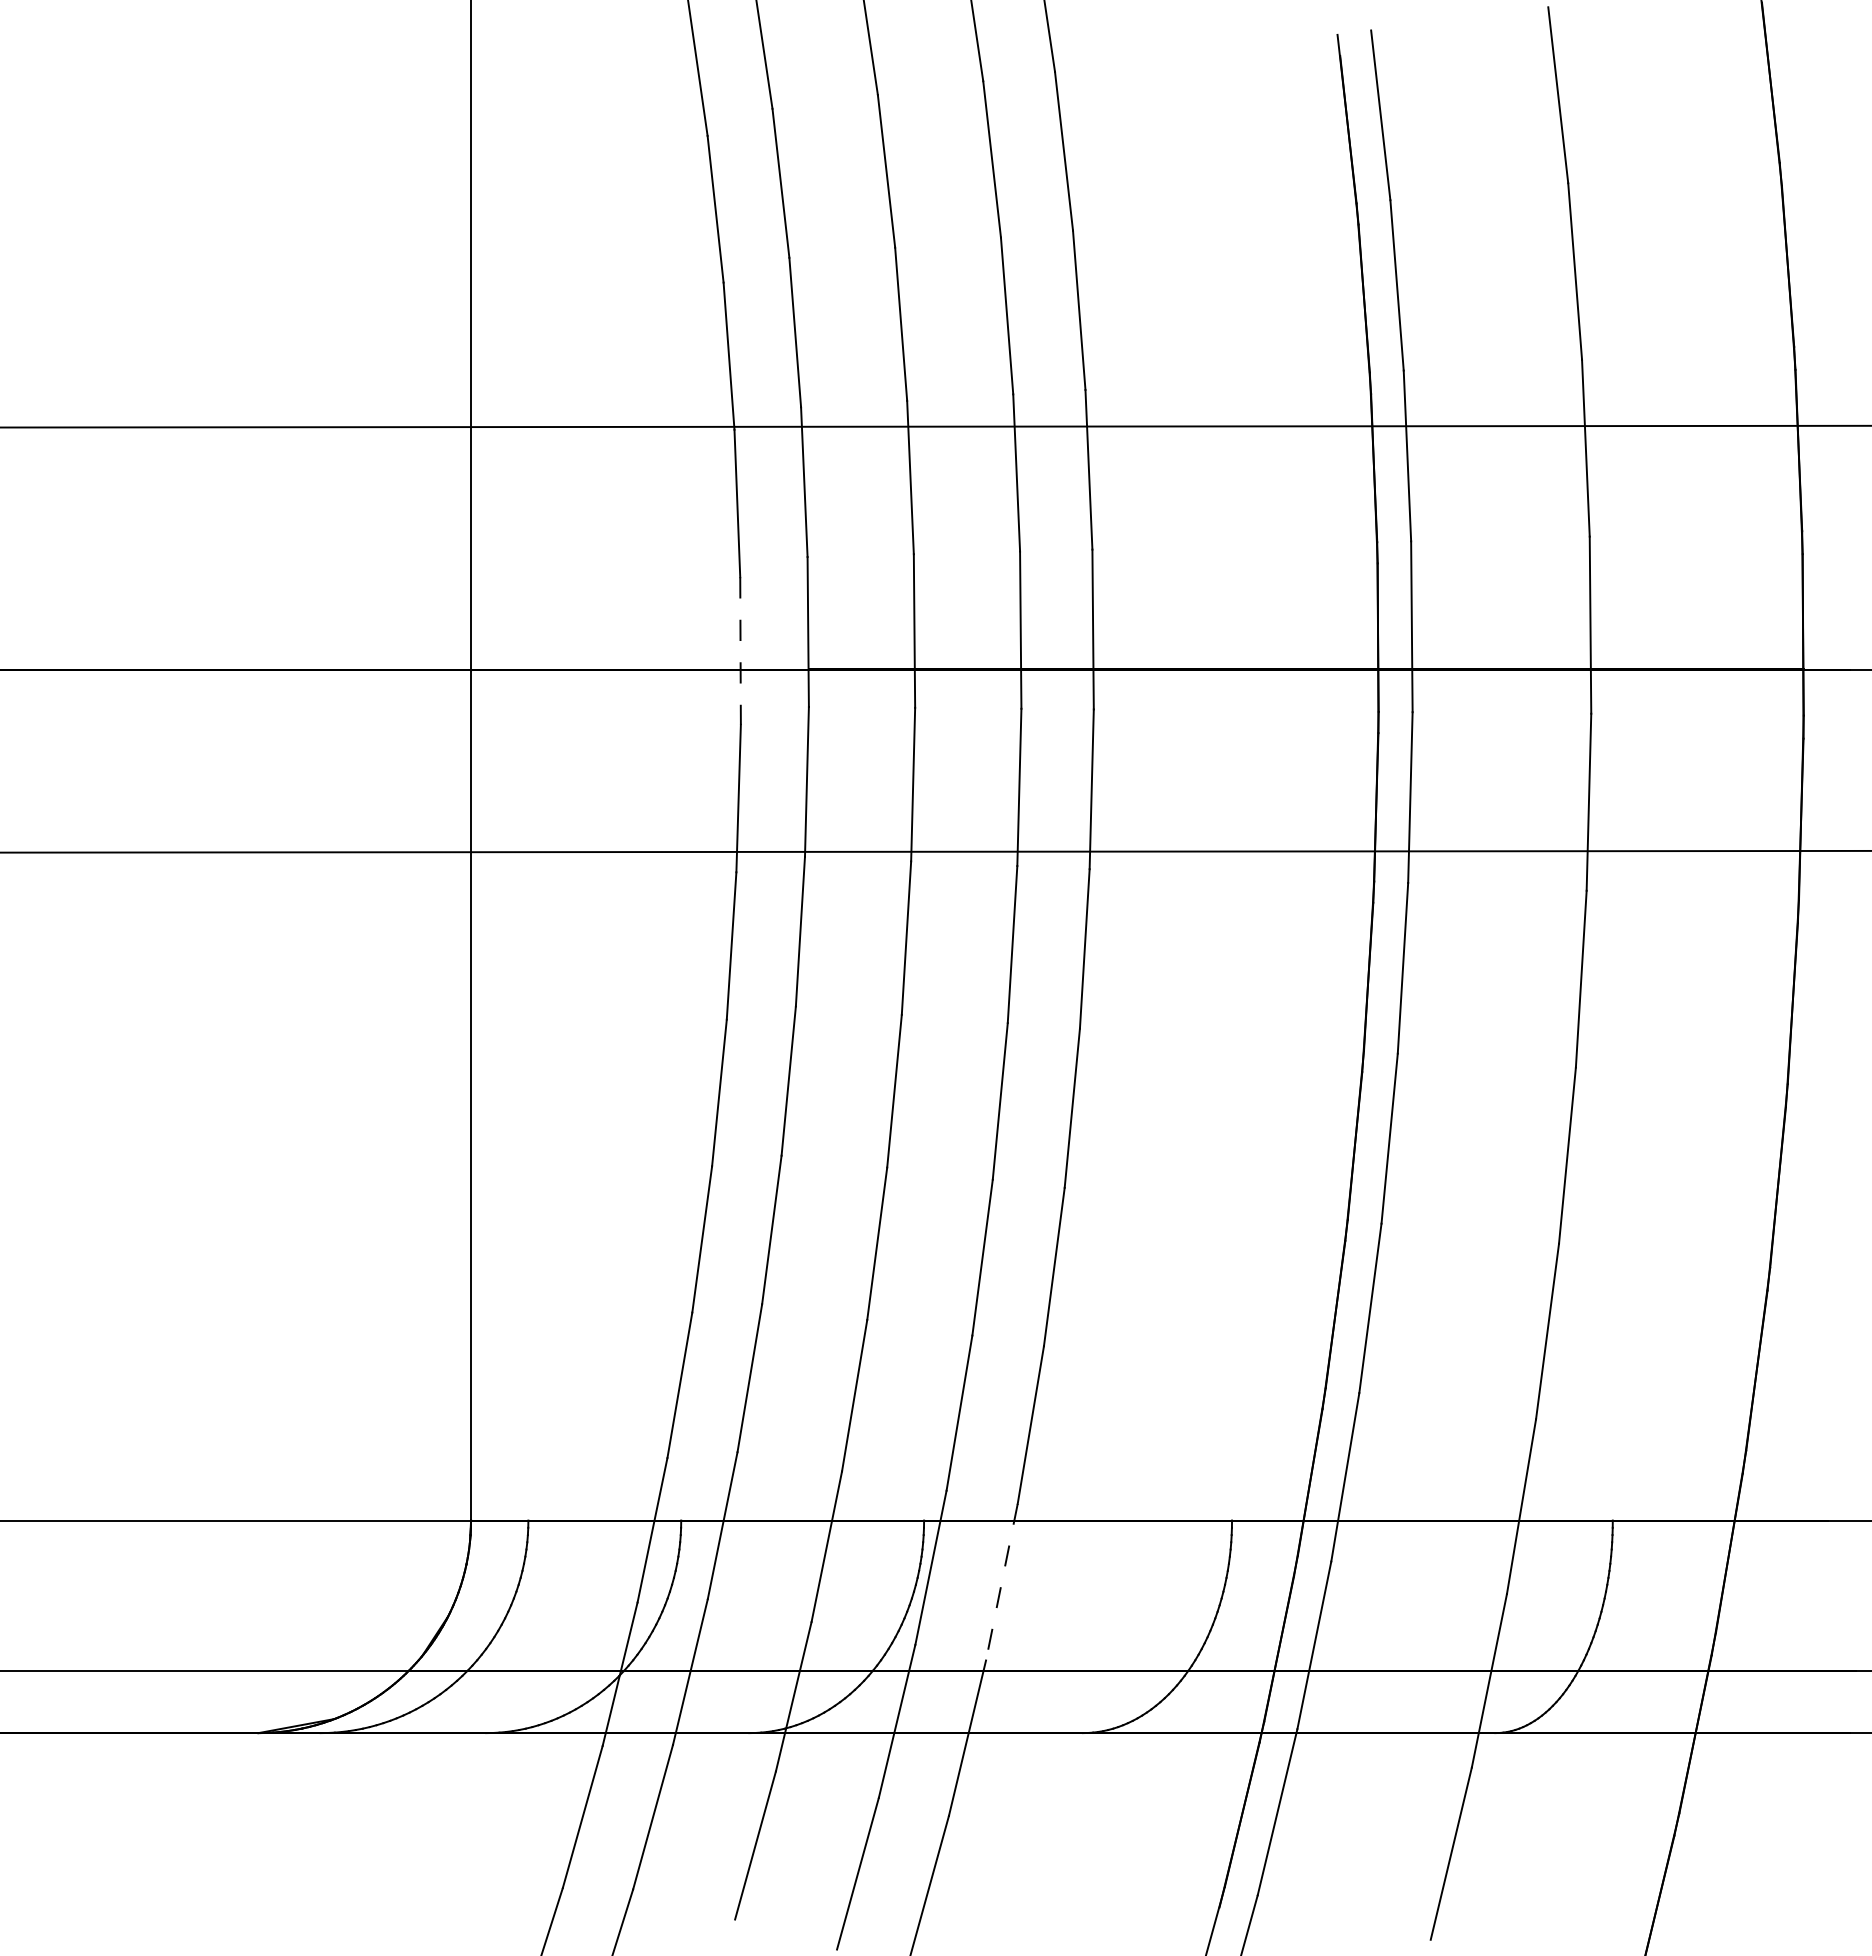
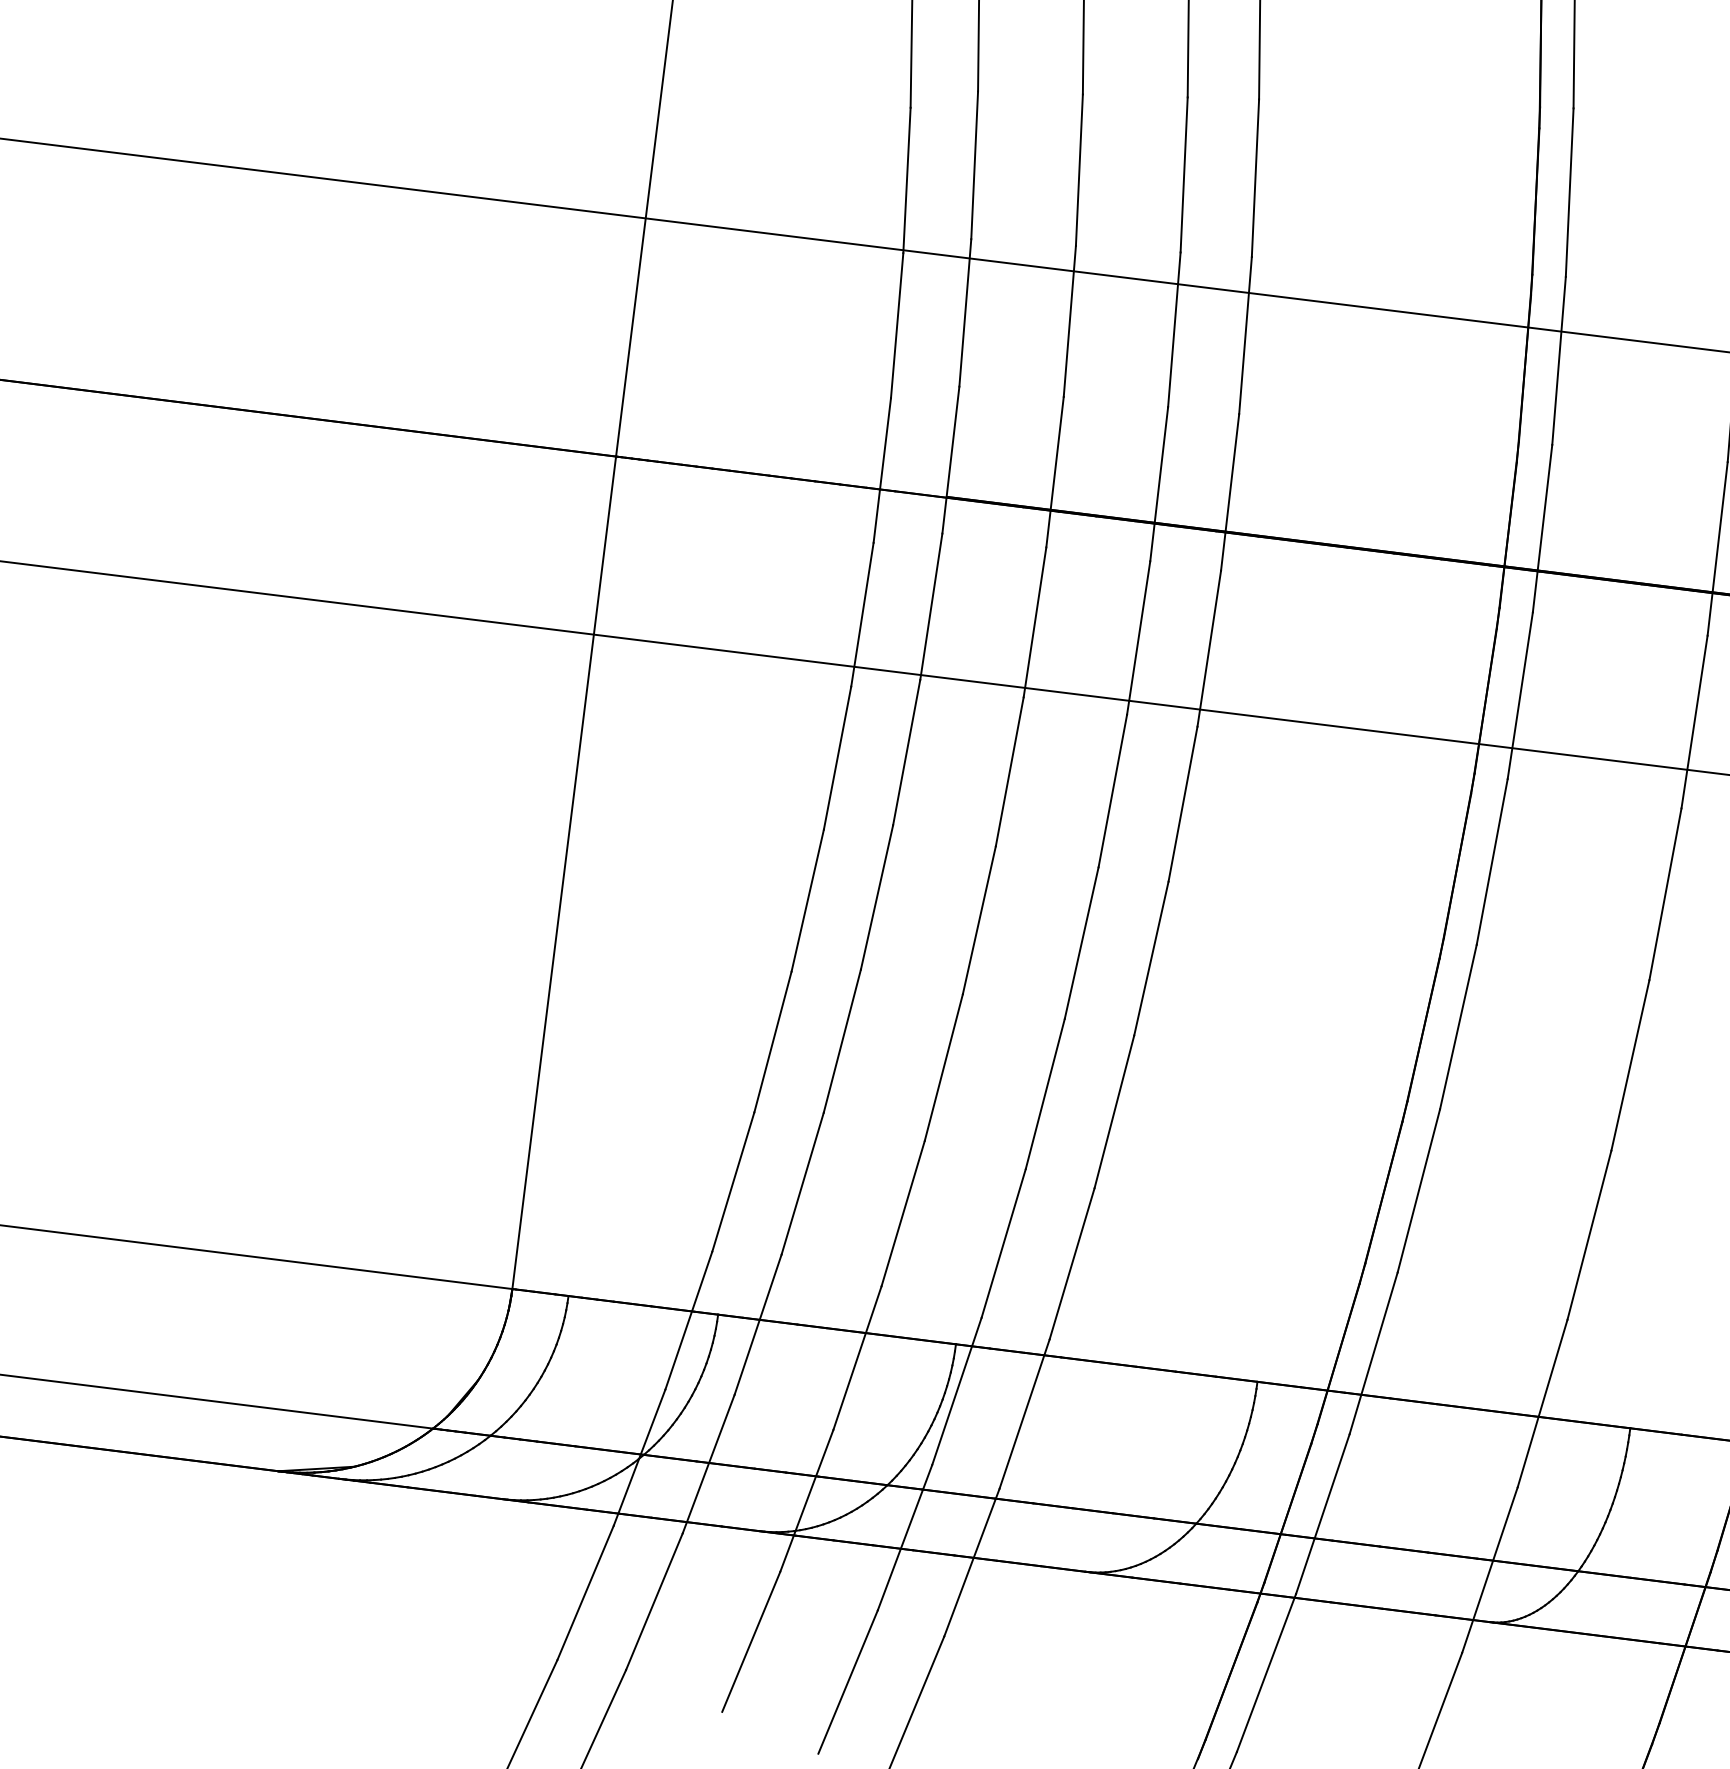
line: (740, 651) -> (882, 470), dashed -> solid
line: (1001, 1582) -> (1024, 1414), dashed -> solid

